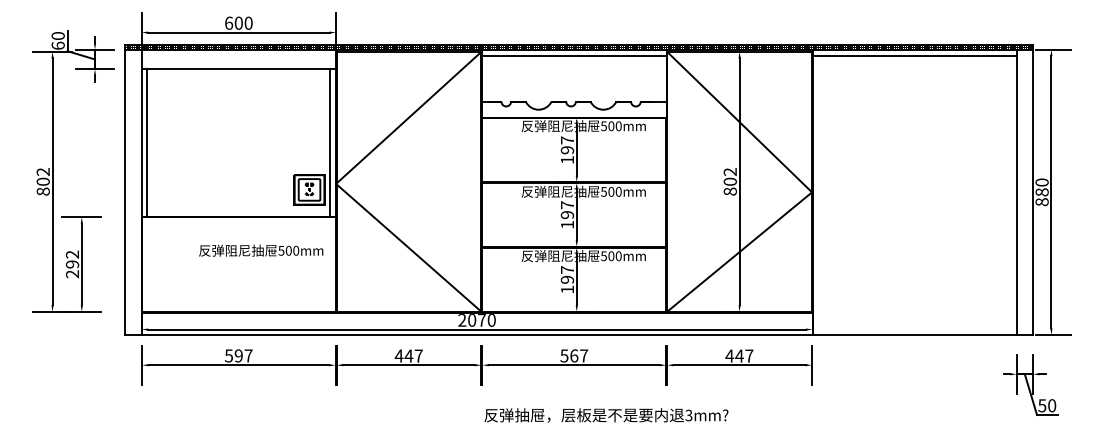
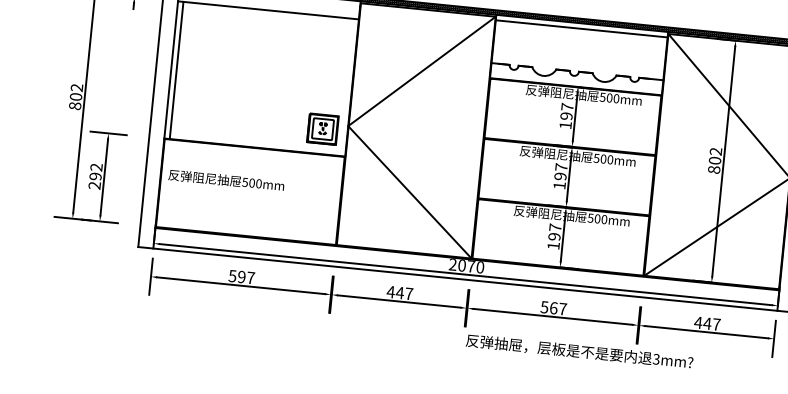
line: (330, 142) -> (346, 87), removed
text: (261, 250) -> (226, 180), moved
text: (606, 415) -> (579, 351), moved

